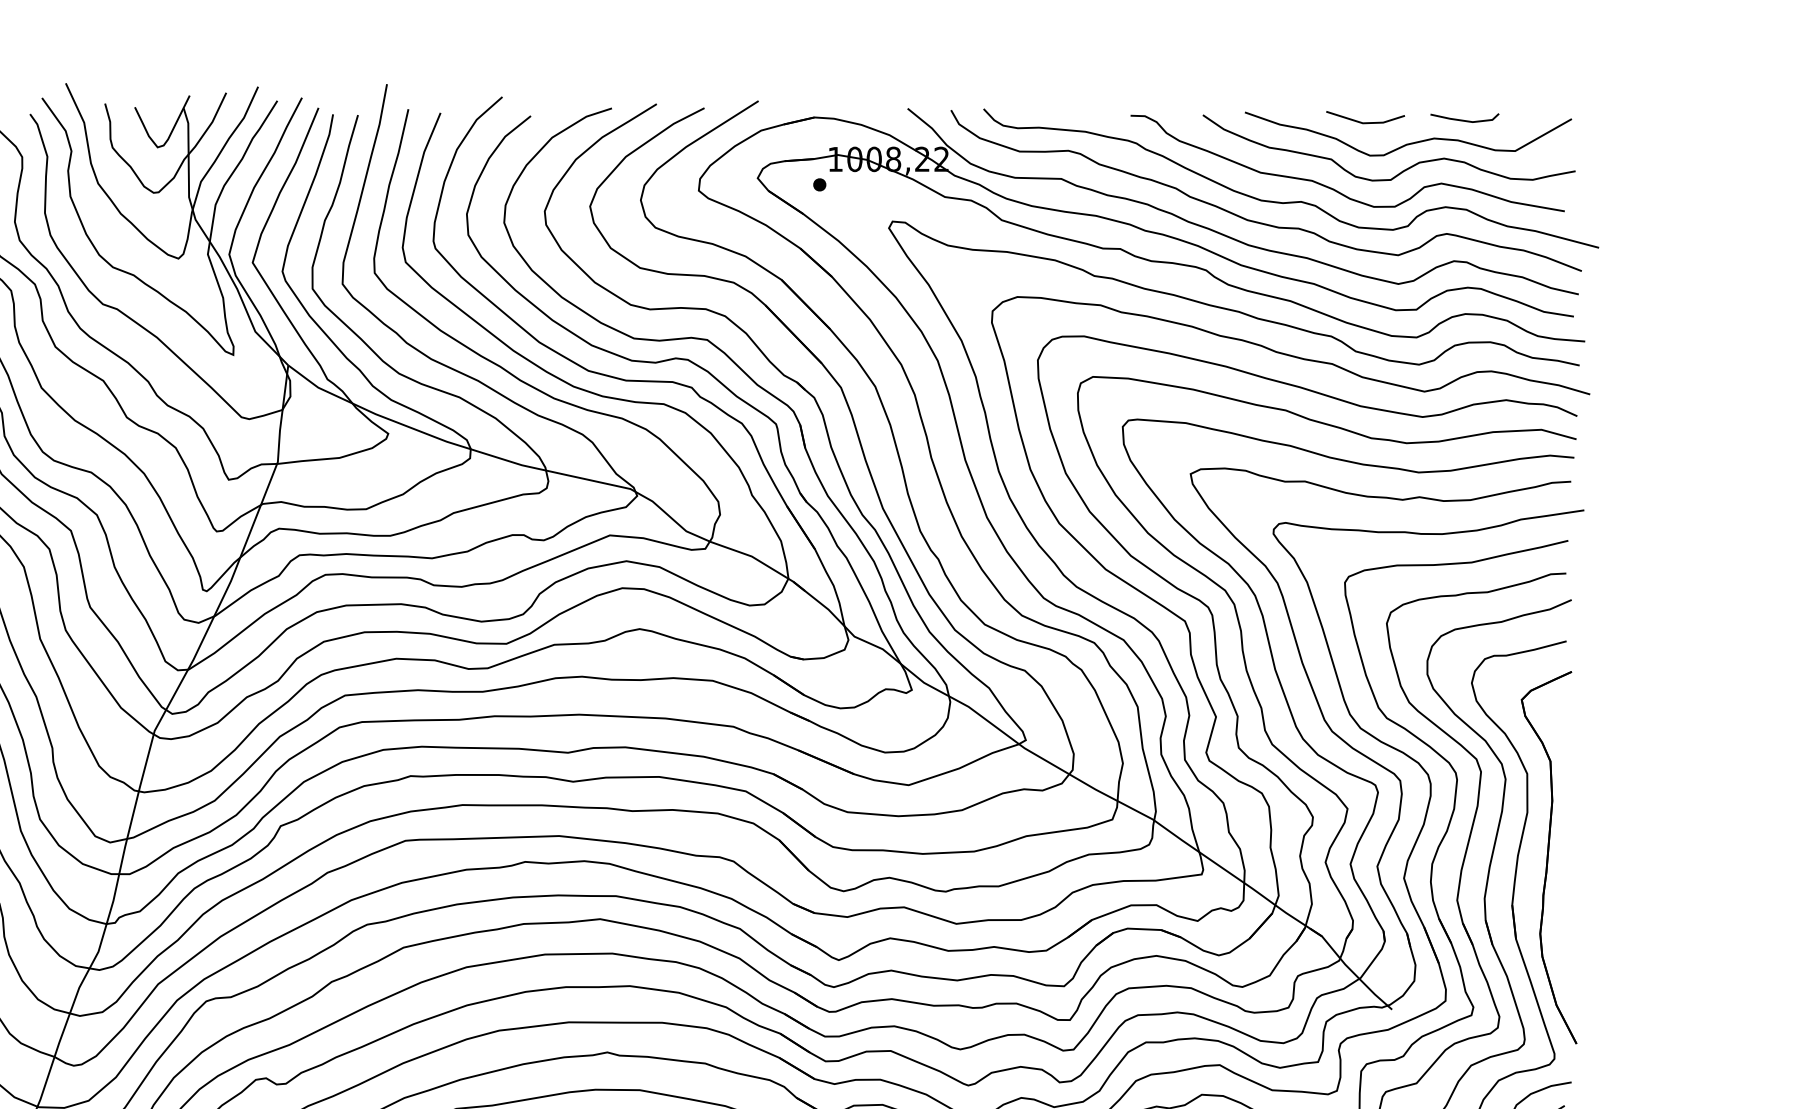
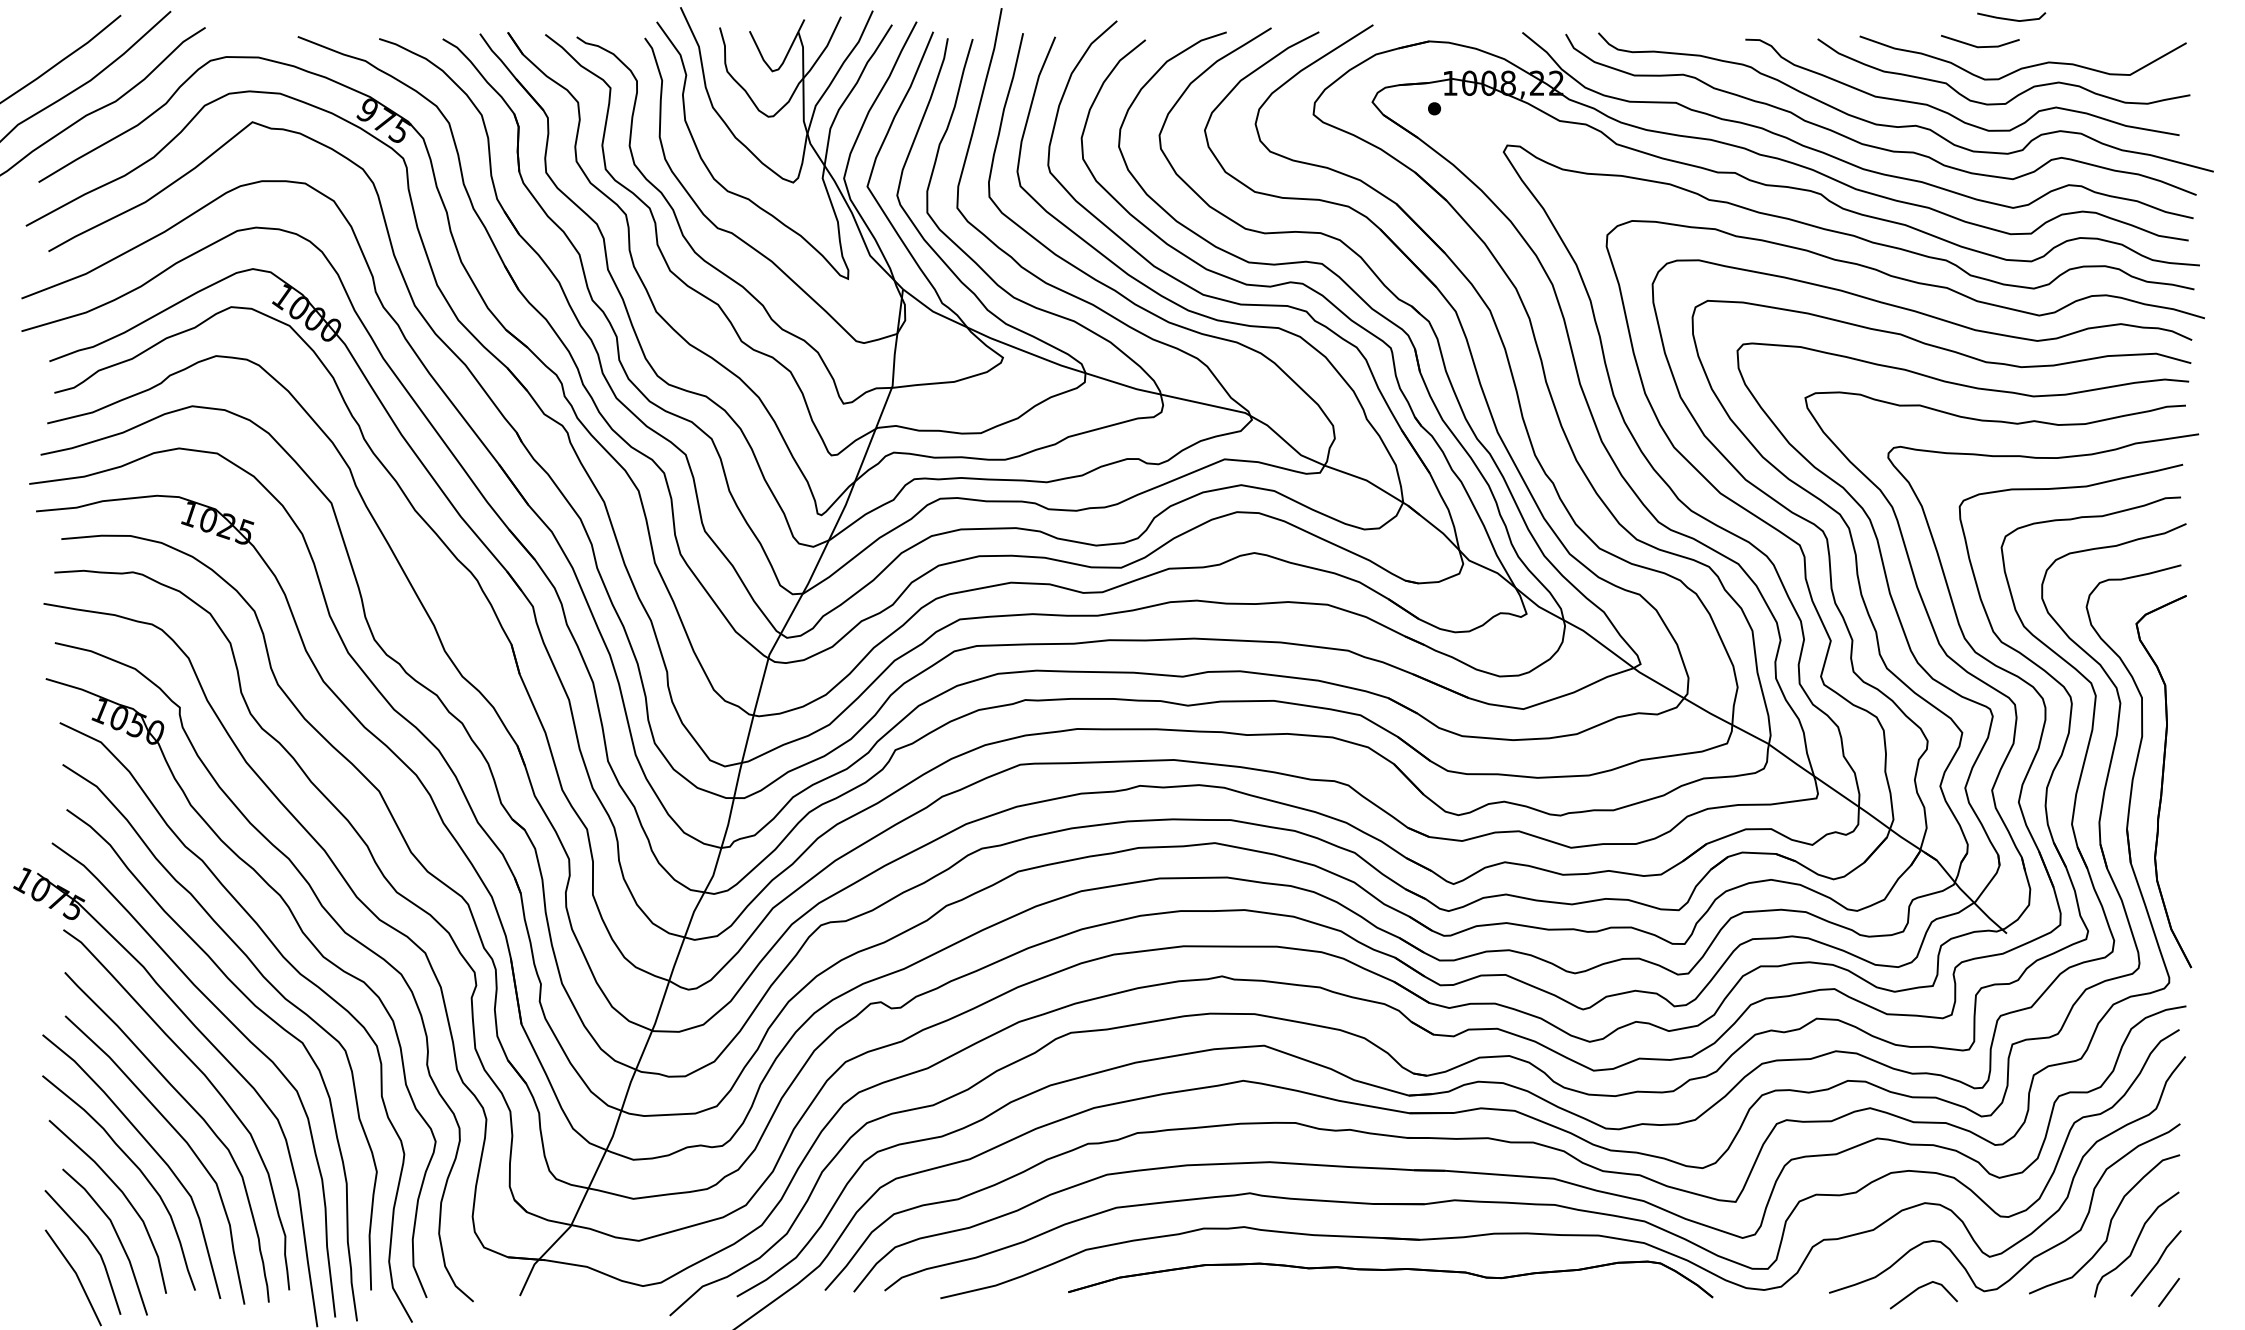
line: (1463, 119) -> (2010, 18), moved

